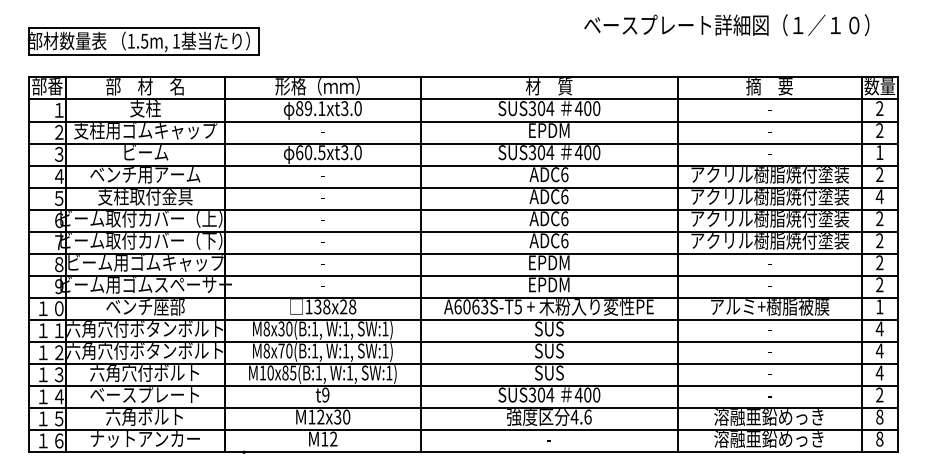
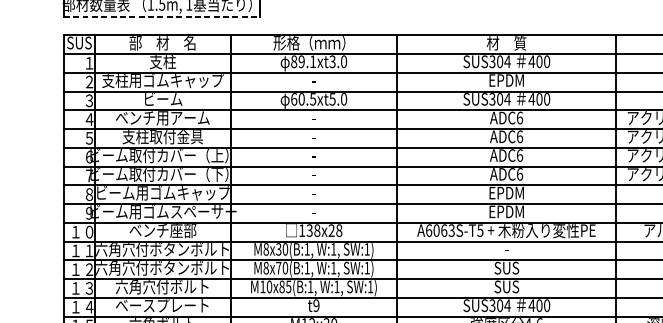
line: (144, 55) -> (162, 16), solid -> dashed
text: (47, 86) -> (79, 42), 部番 -> SUS
text: (344, 152) -> (332, 99), 60.5xt3.0 -> 60.5xt5.0
text: (549, 328) -> (506, 249), SUS -> -

